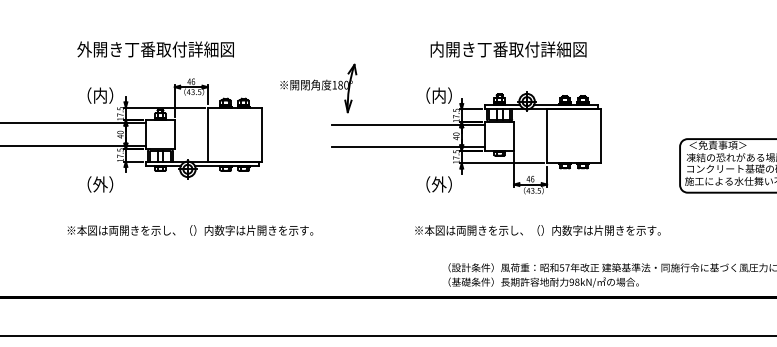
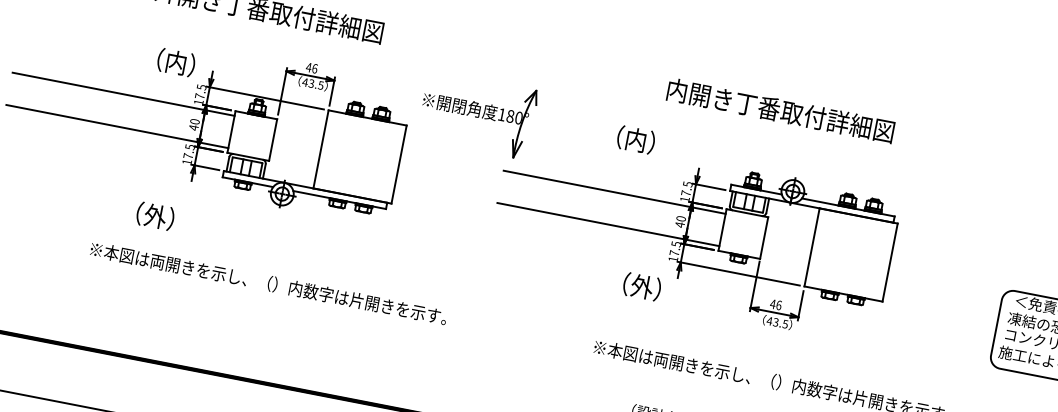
part: (318, 88) -> (477, 114), moved
text: (438, 95) -> (635, 139), moved
text: (100, 184) -> (155, 216), moved

